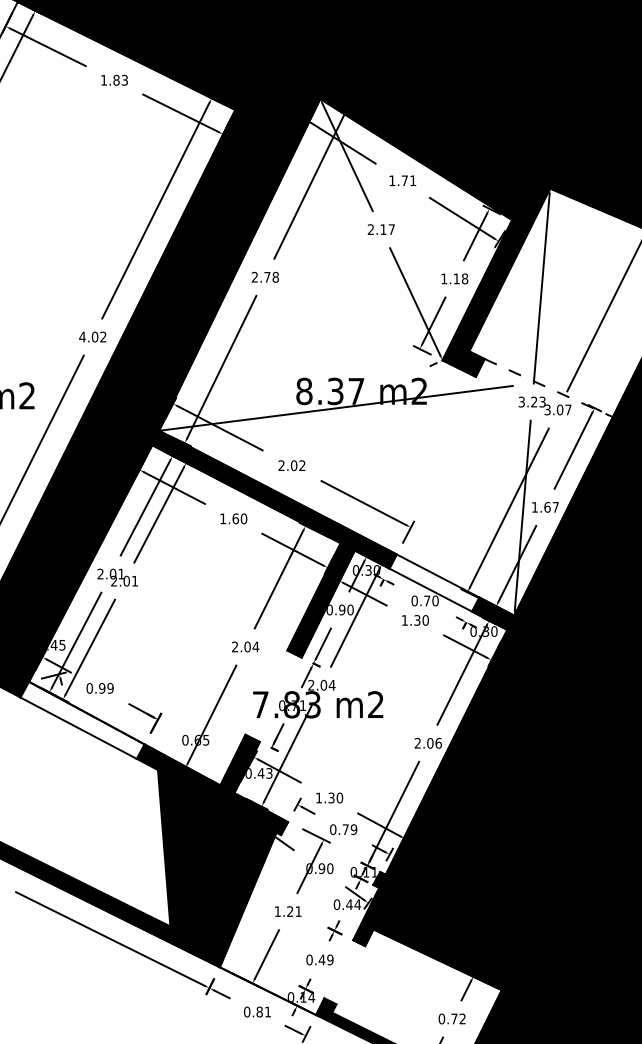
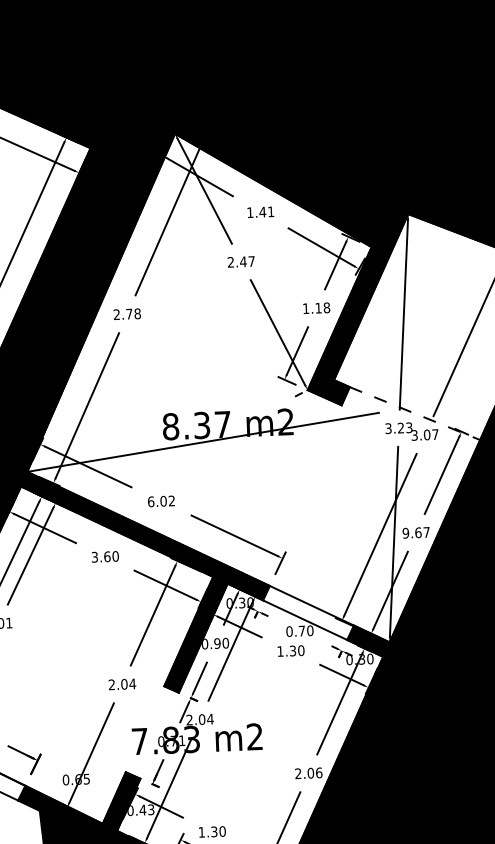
text: (404, 180) -> (262, 211), 1.71 -> 1.41
text: (383, 229) -> (243, 261), 2.17 -> 2.47
text: (281, 465) -> (150, 501), 2.02 -> 6.02
text: (534, 507) -> (405, 533), 1.67 -> 9.67
text: (223, 518) -> (95, 556), 1.60 -> 3.60

